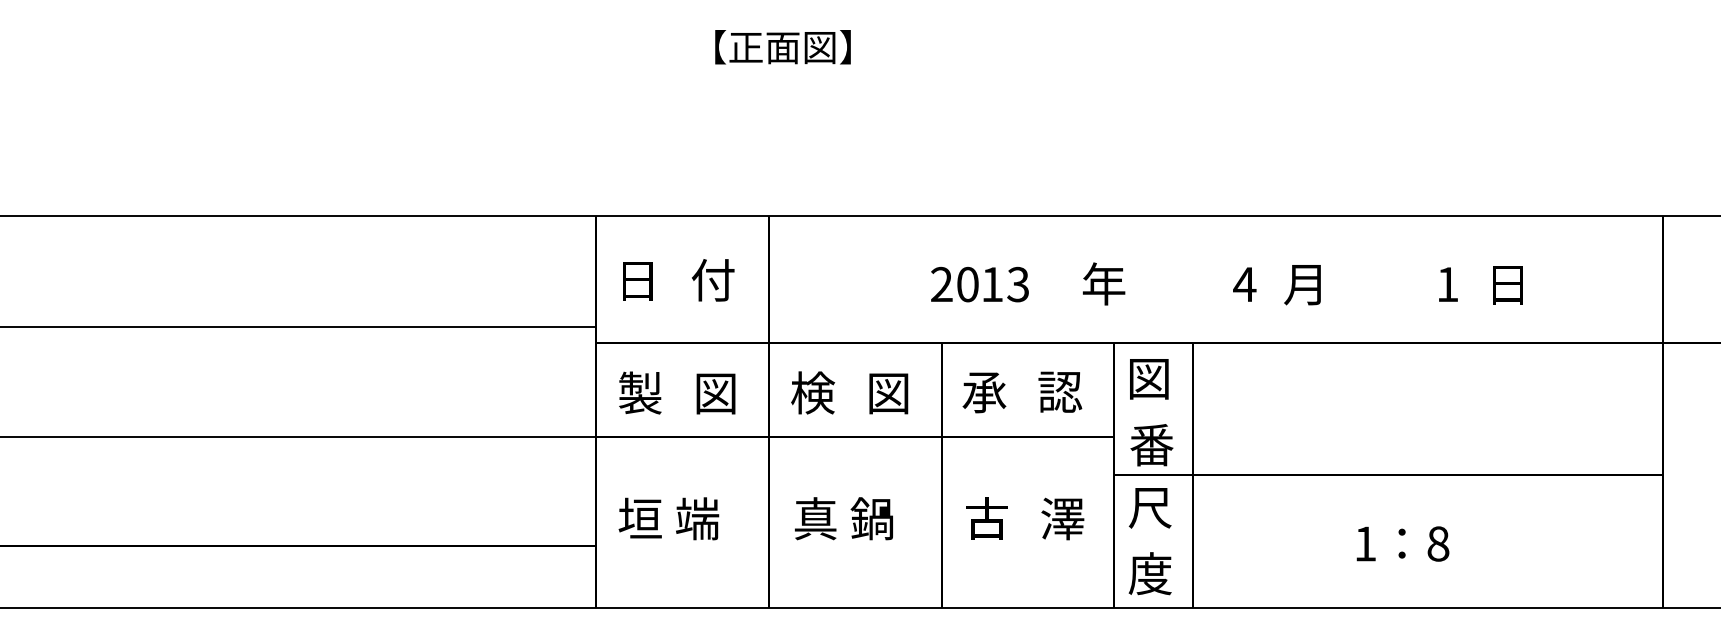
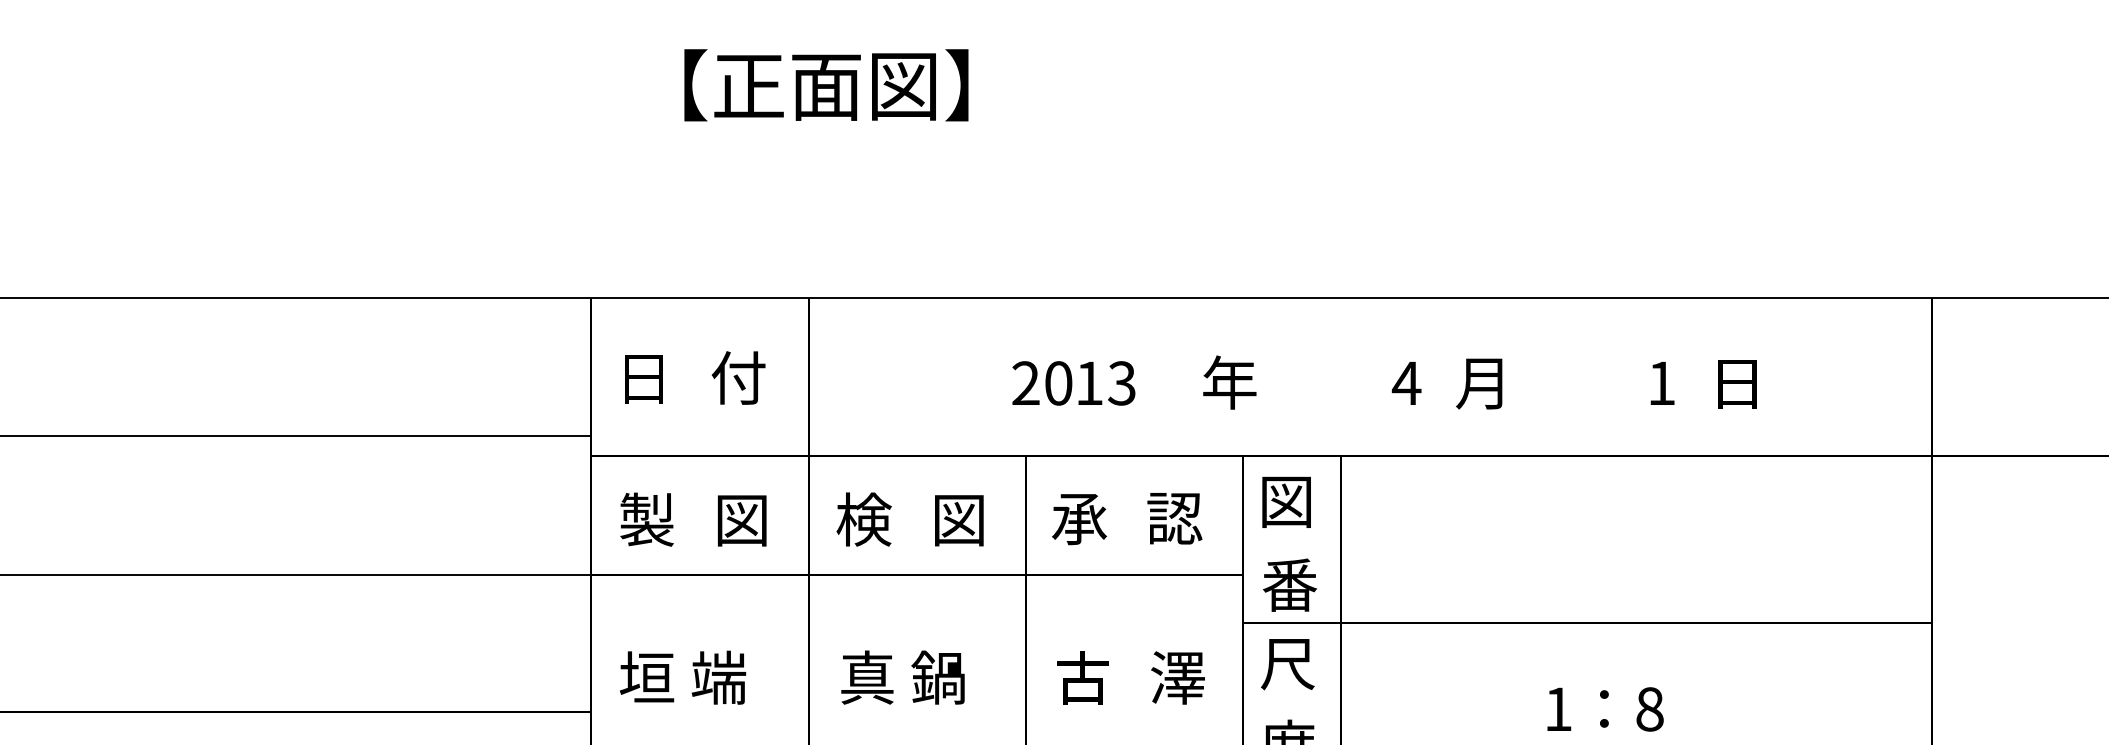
part: (782, 46) -> (825, 84), size x1.67

